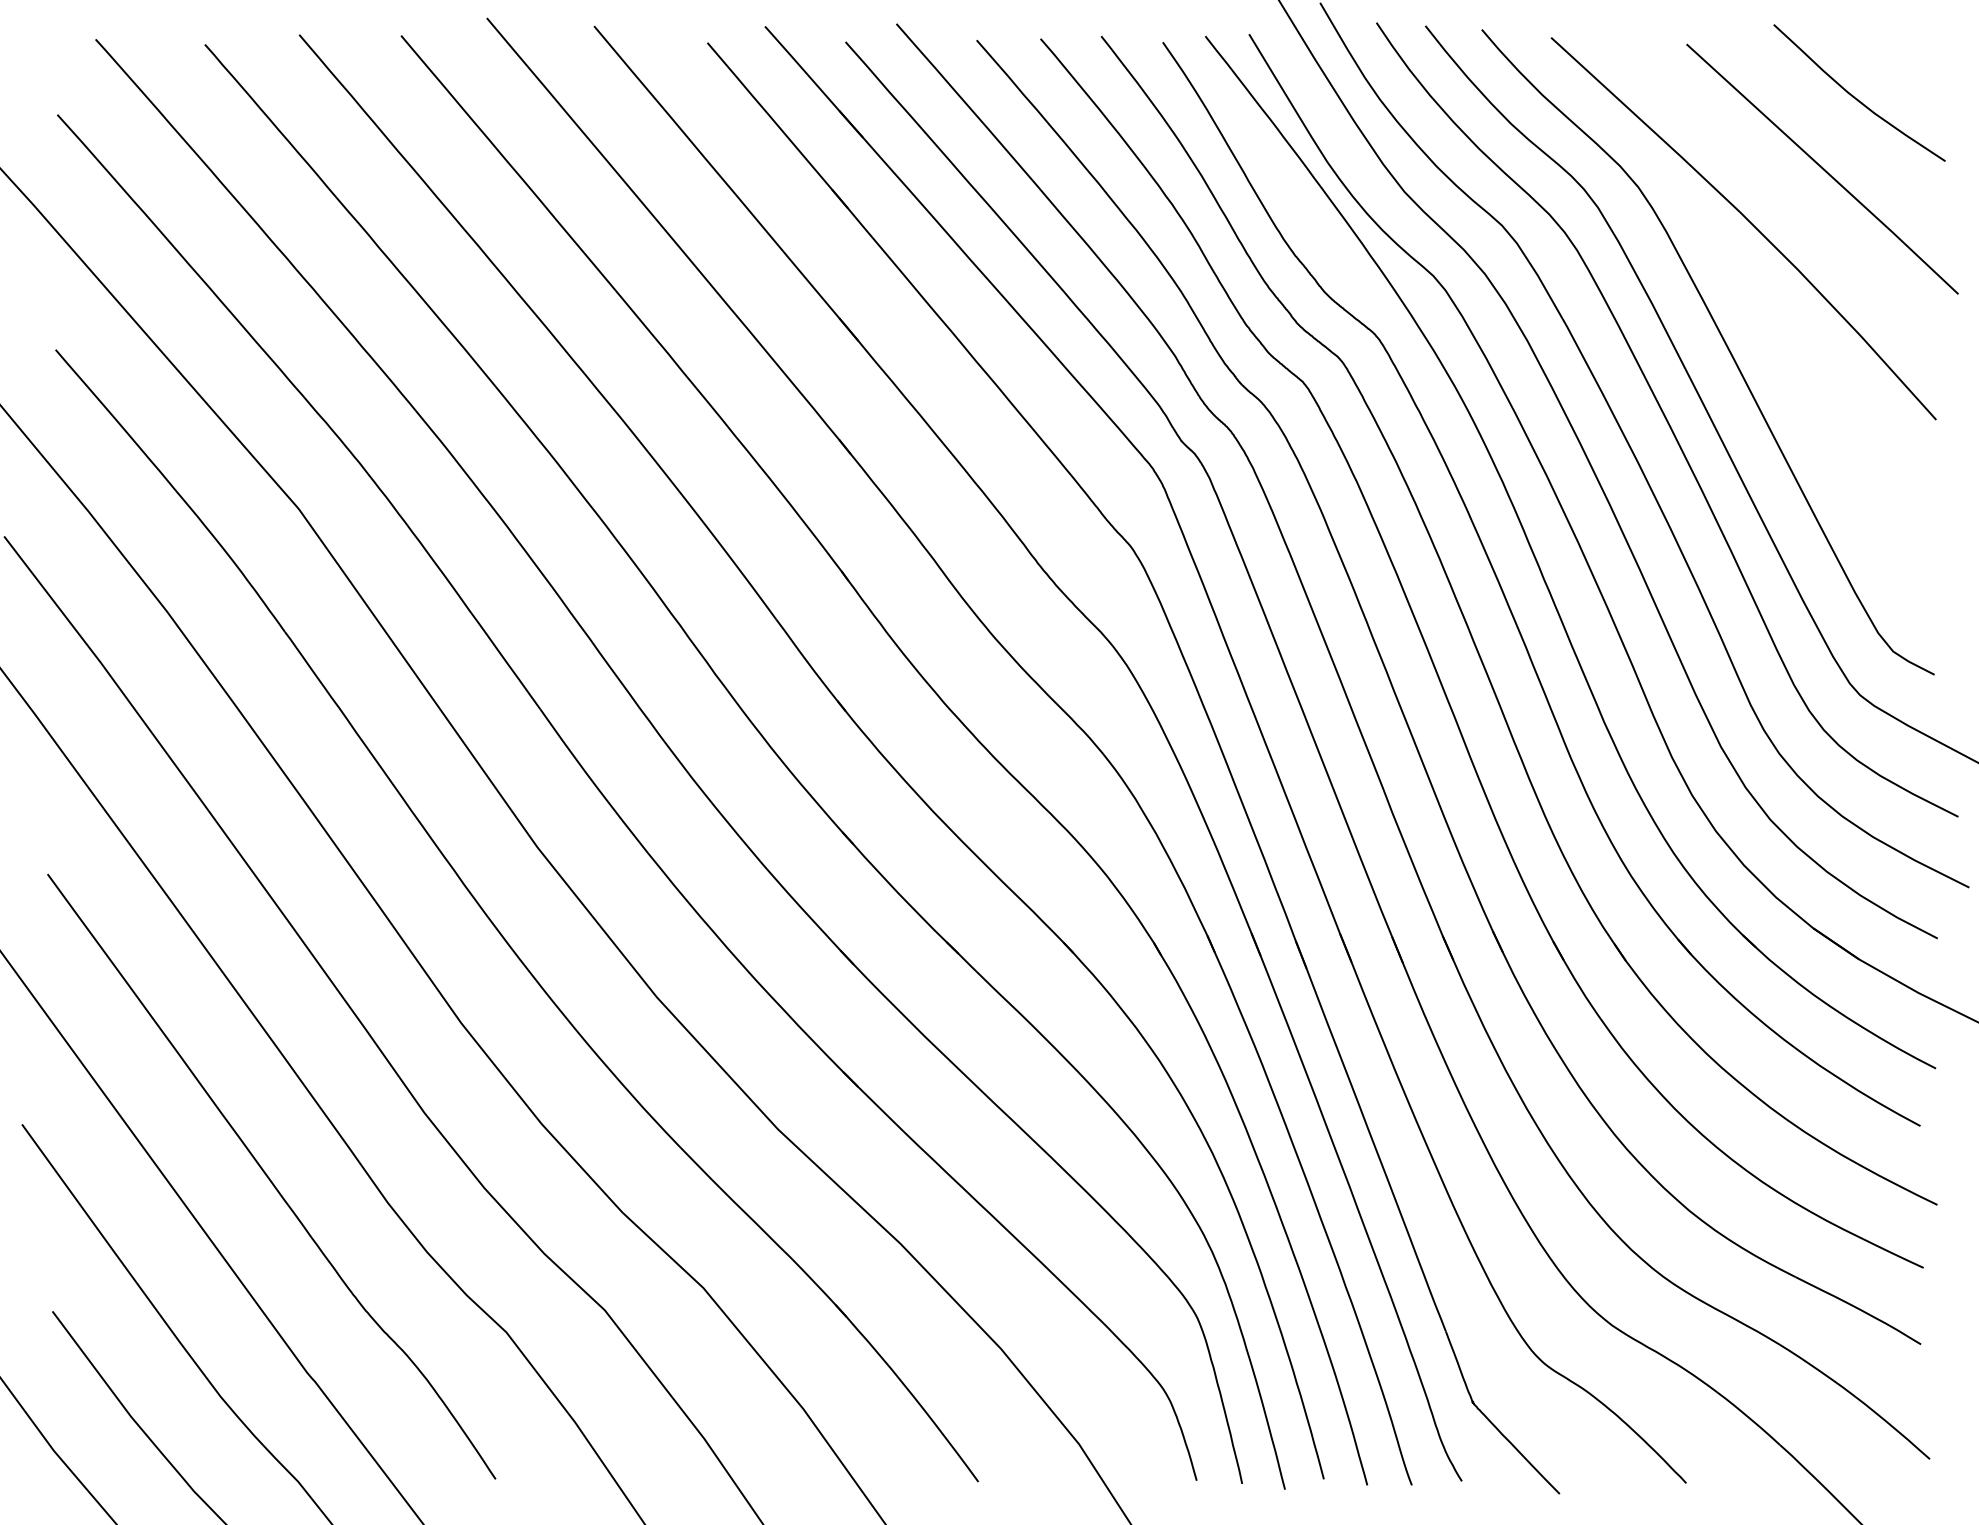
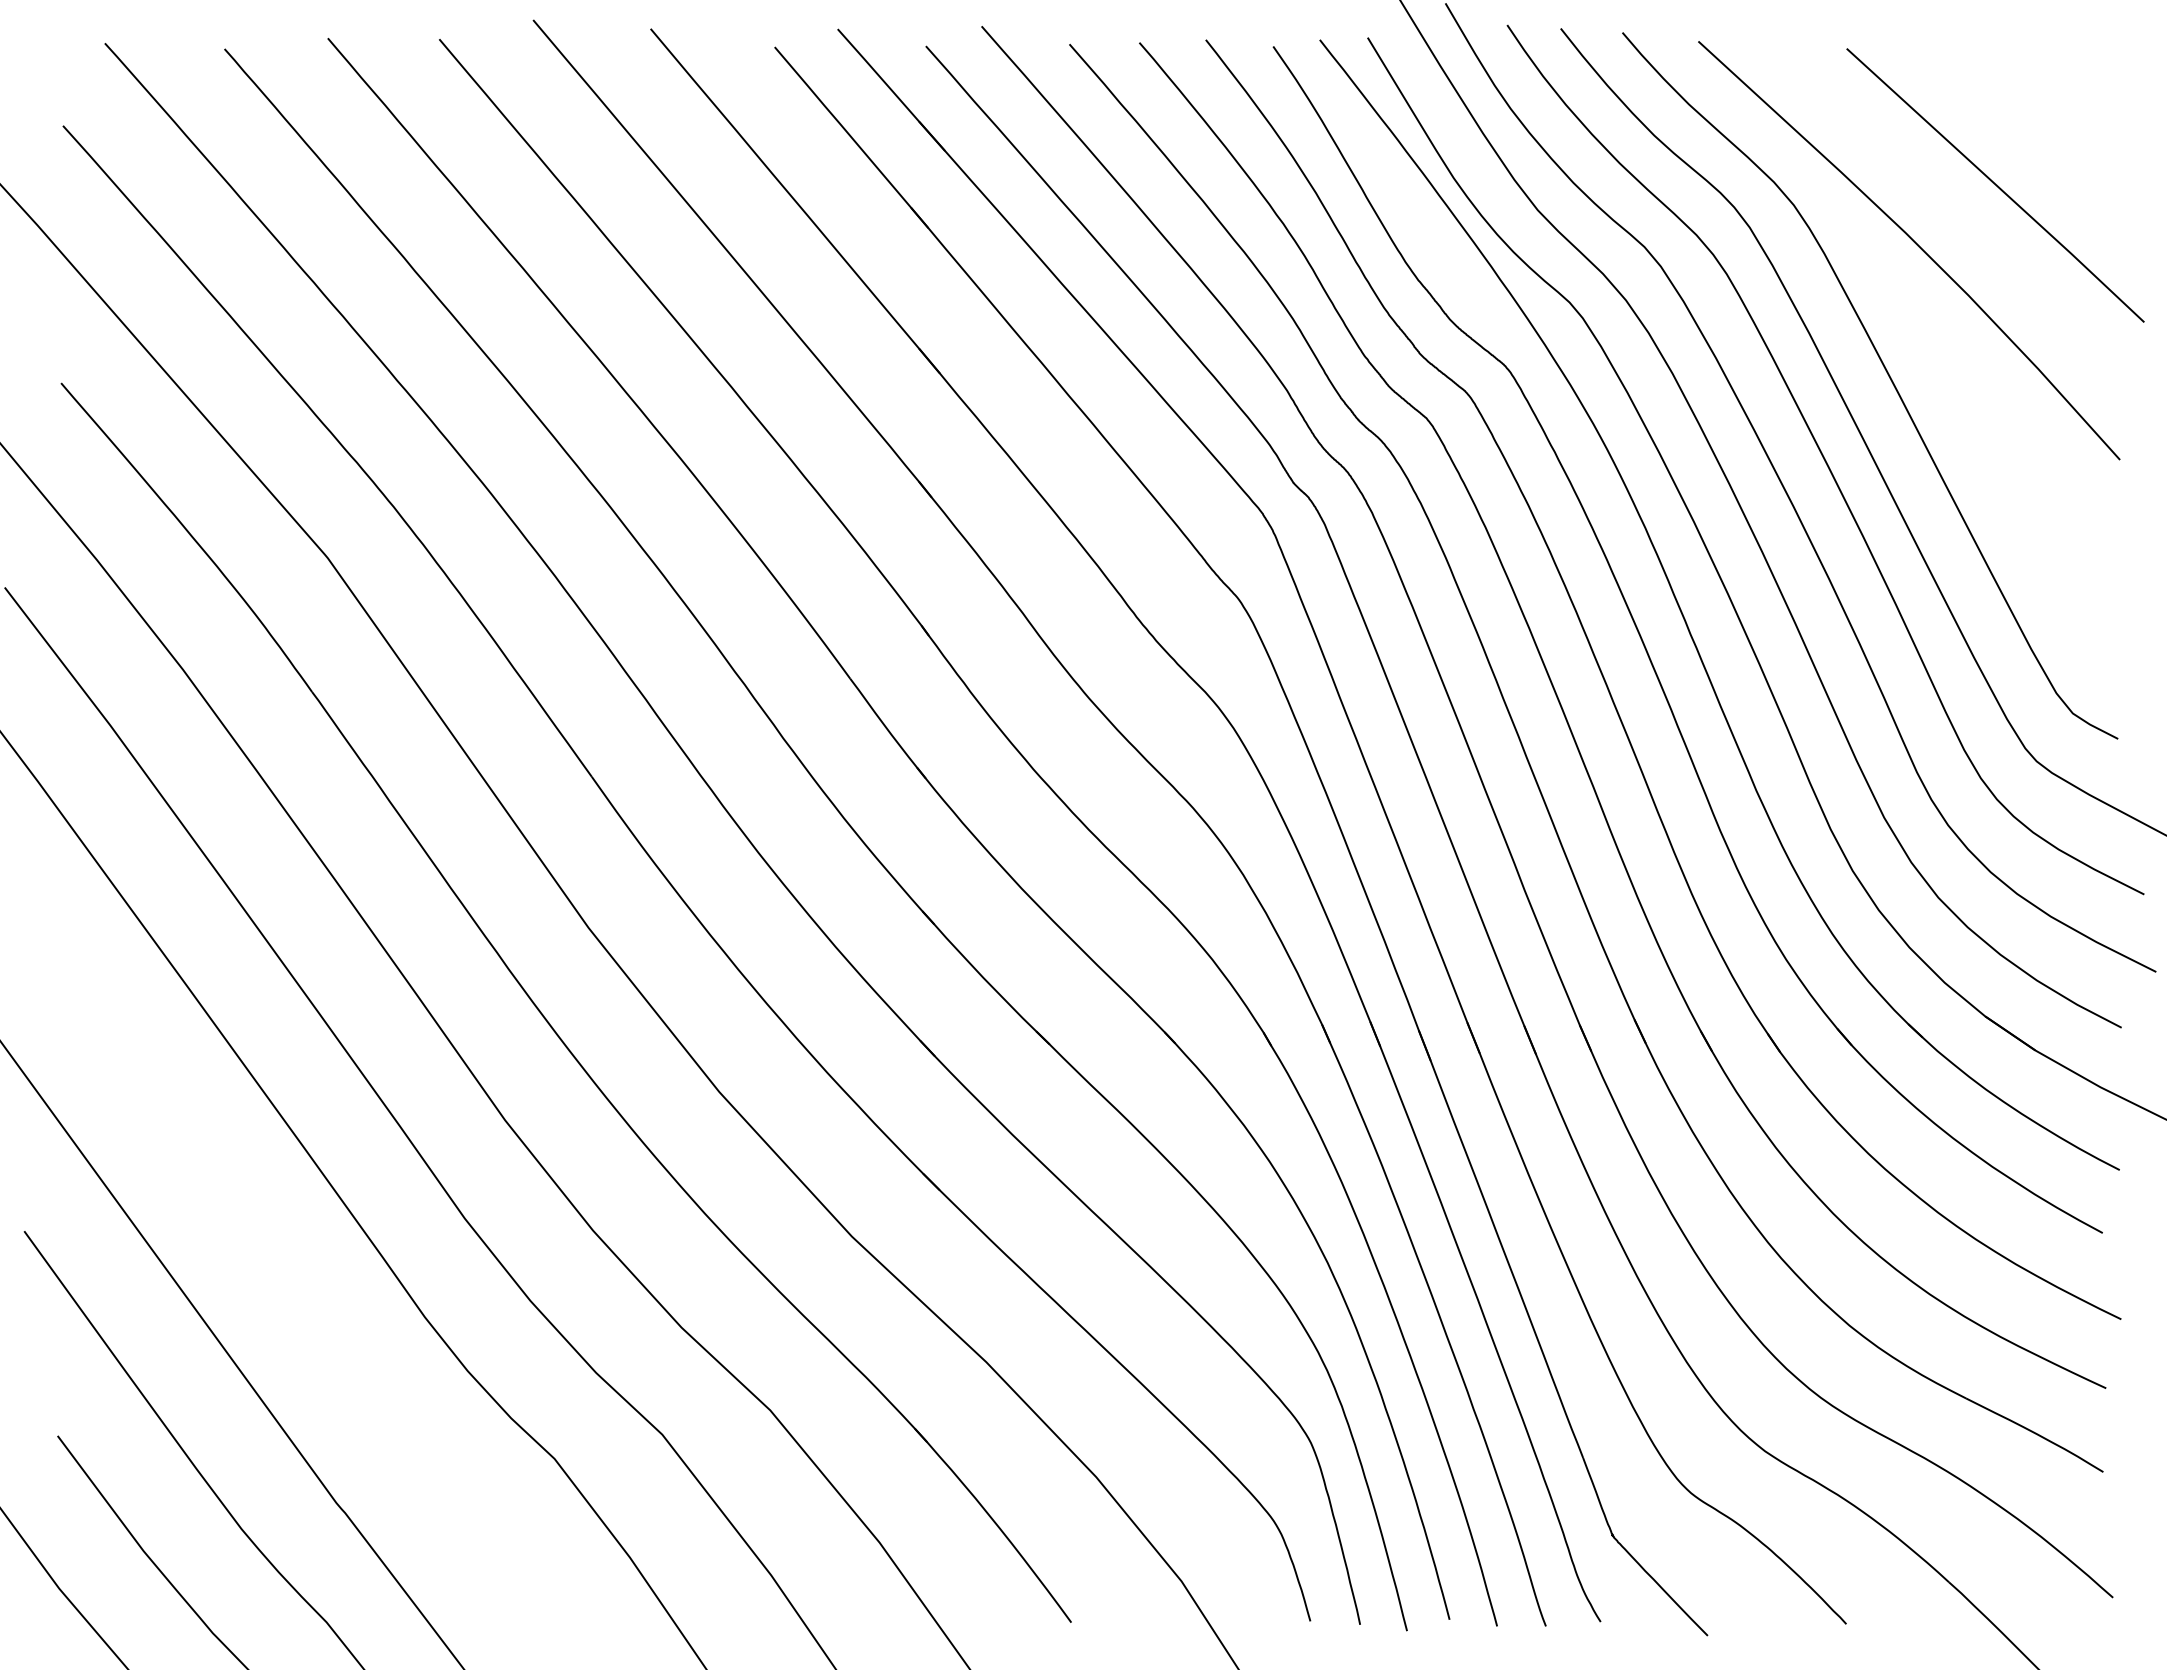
curve: (1854, 96) -> (2030, 105), removed
curve: (269, 1177) -> (295, 1289), removed

